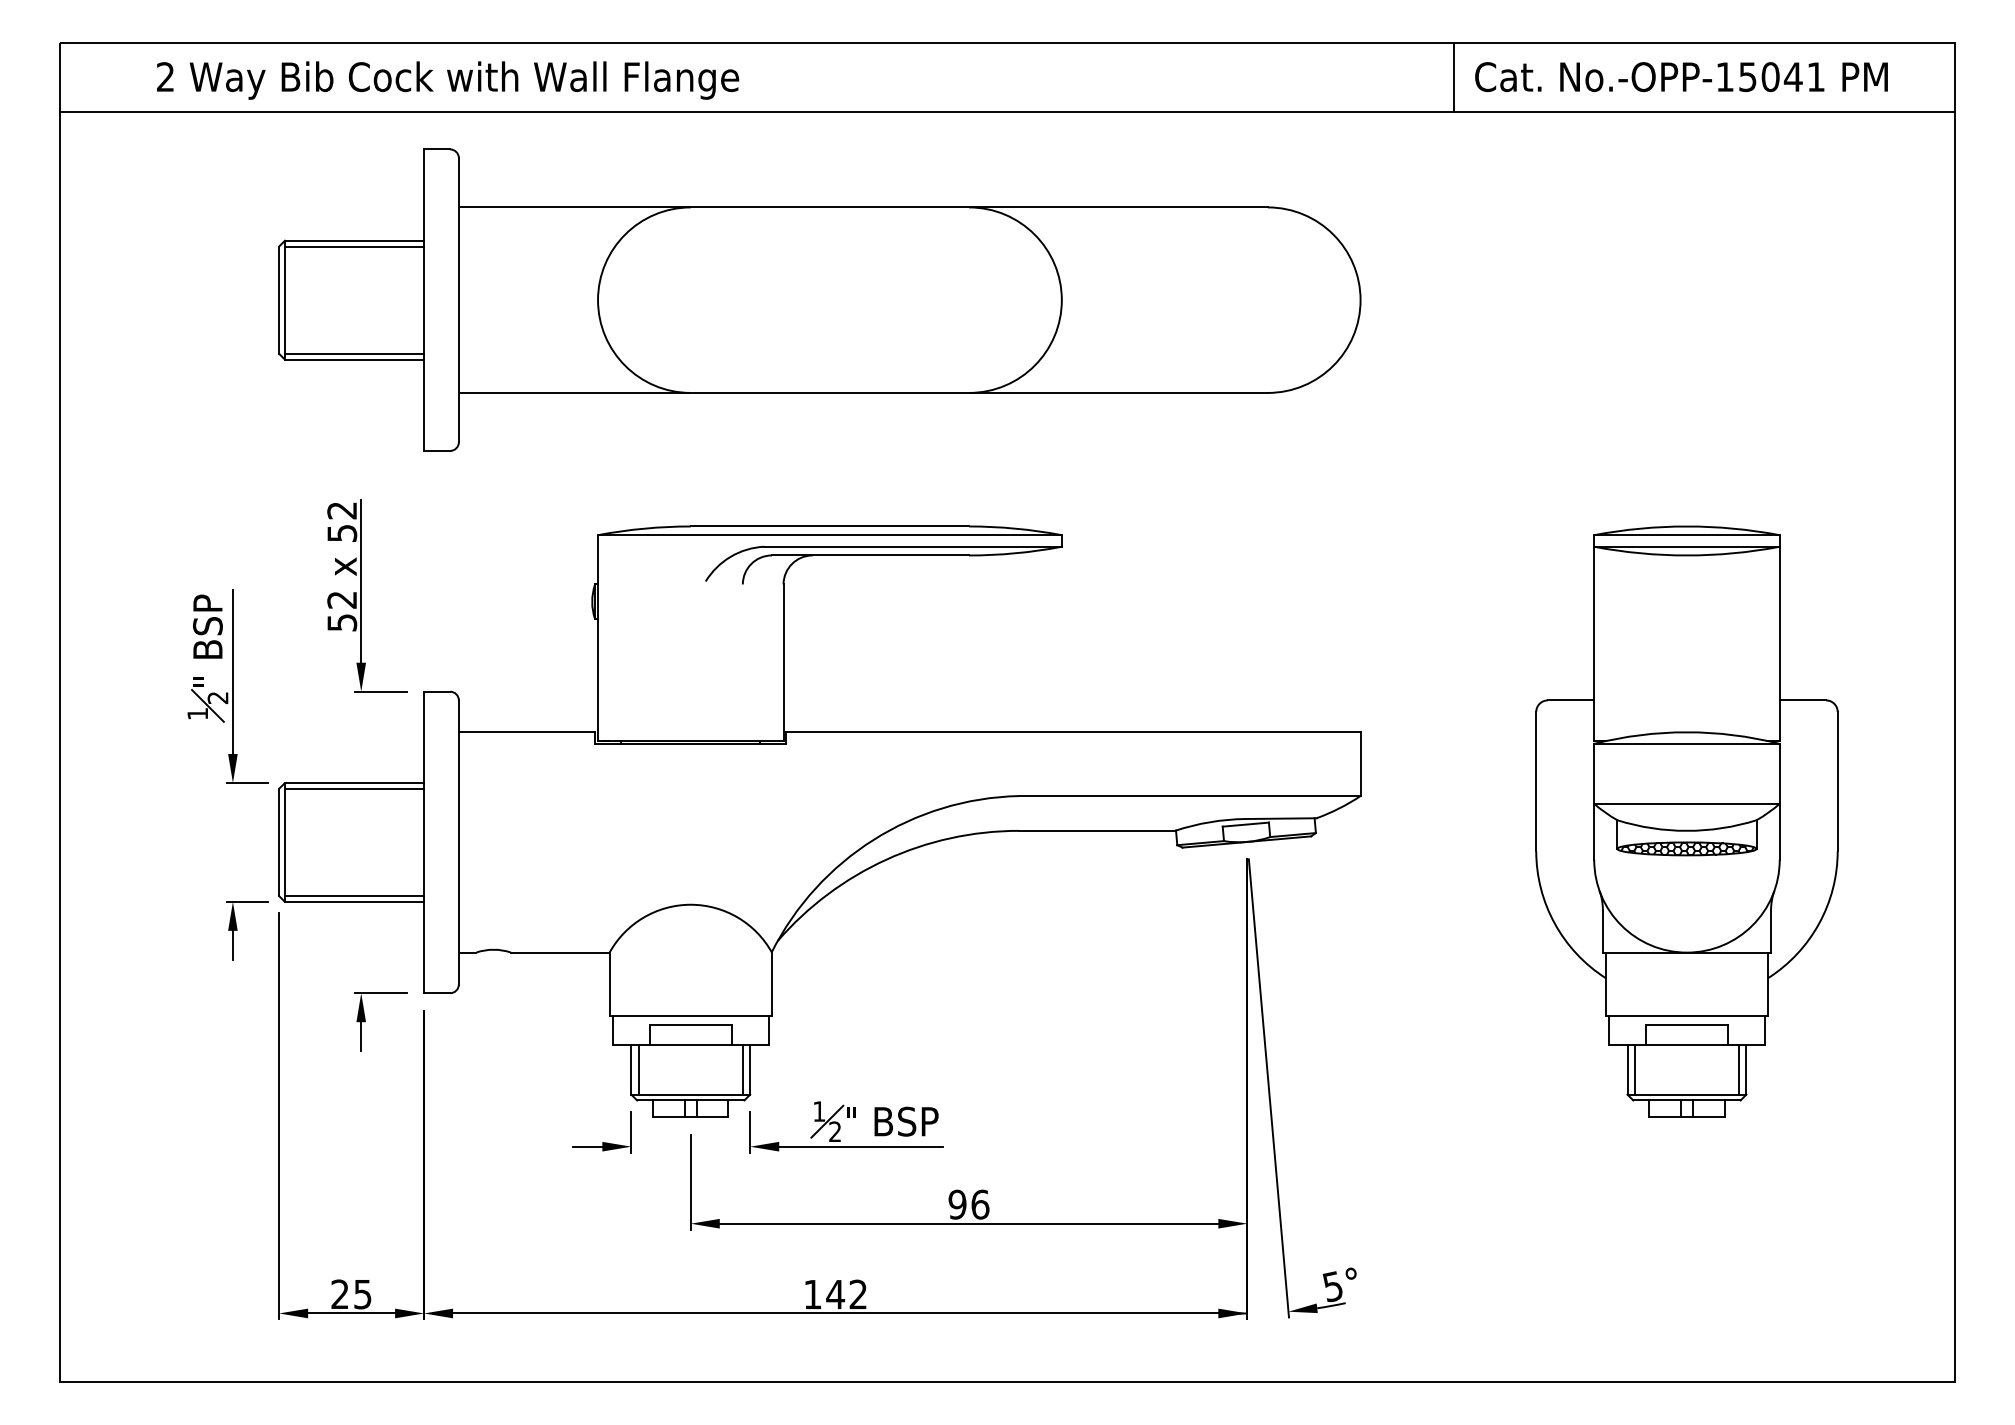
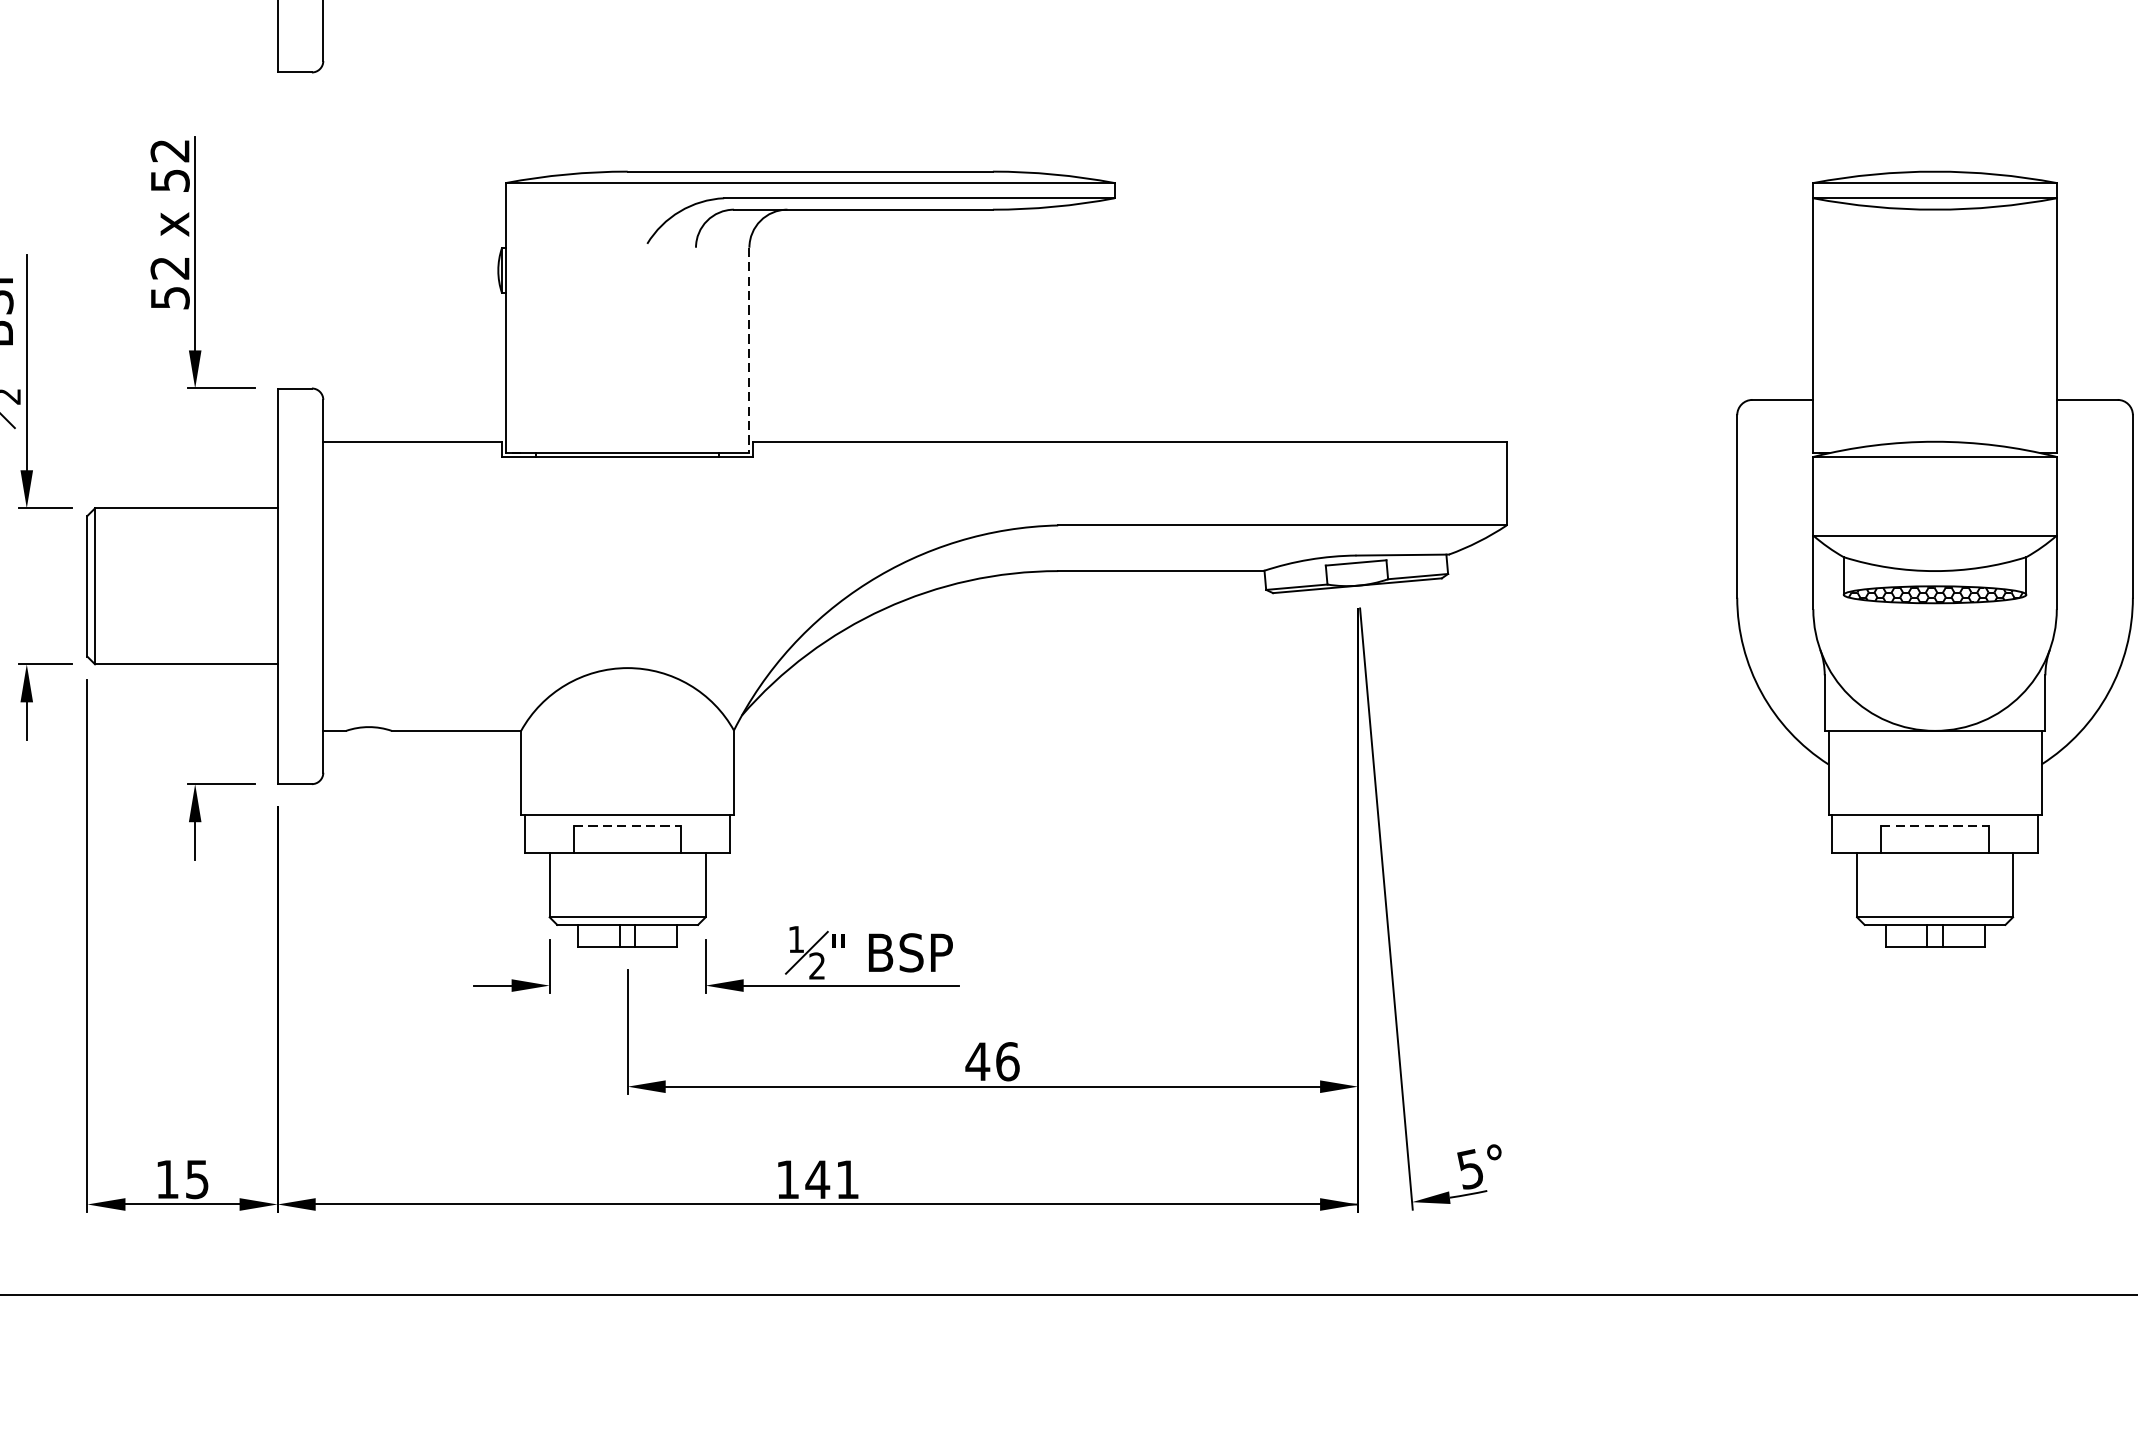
line: (783, 663) -> (749, 351), solid -> dashed
line: (354, 788) -> (186, 515), removed
line: (354, 896) -> (186, 657), removed
line: (690, 1025) -> (627, 826), solid -> dashed
line: (1686, 1025) -> (1934, 826), solid -> dashed
line: (638, 1069) -> (559, 884), removed
line: (742, 1069) -> (695, 884), removed
line: (1634, 1069) -> (1866, 884), removed
line: (1739, 1069) -> (2004, 884), removed
text: (957, 1204) -> (977, 1061), 96 -> 46
text: (339, 1293) -> (166, 1178), 25 -> 15
text: (857, 1294) -> (846, 1179), 142 -> 141

